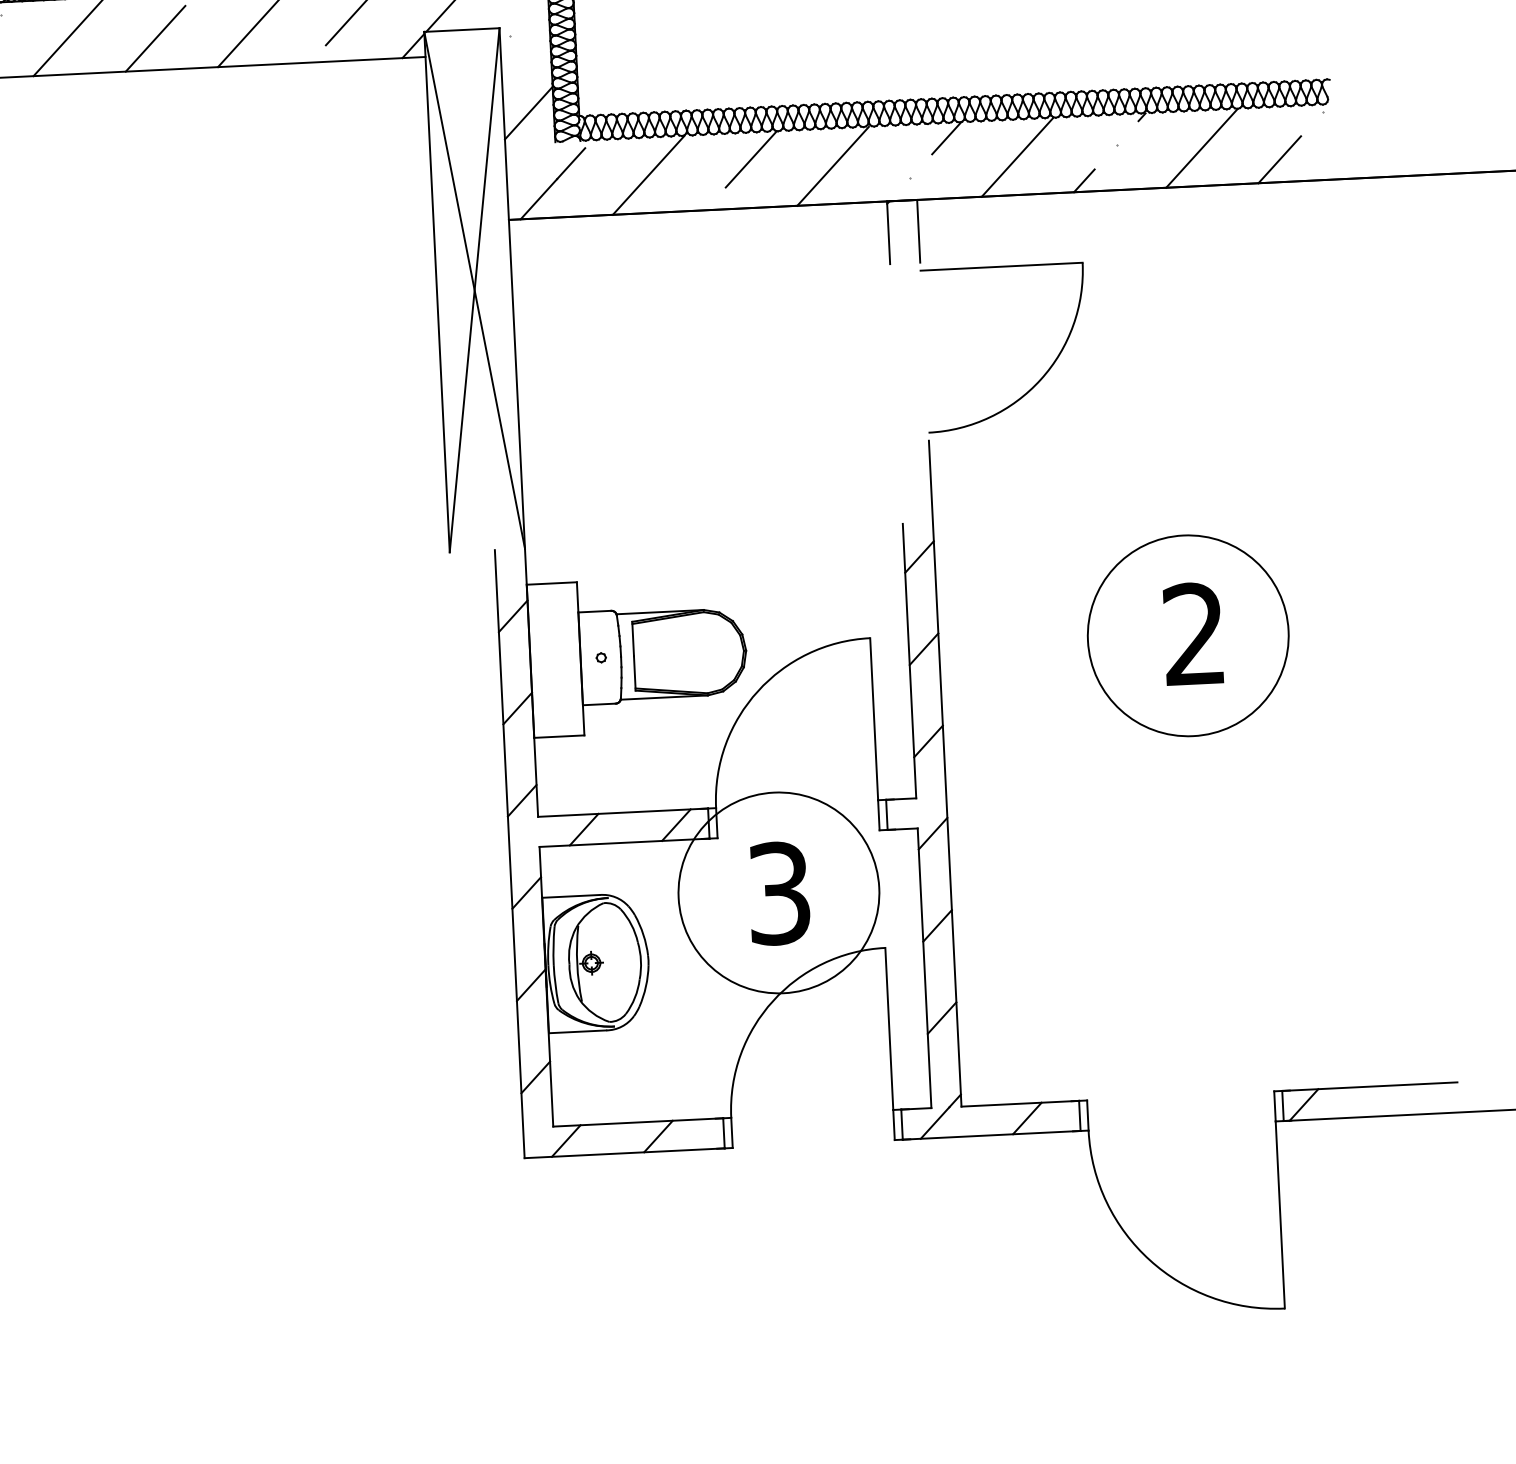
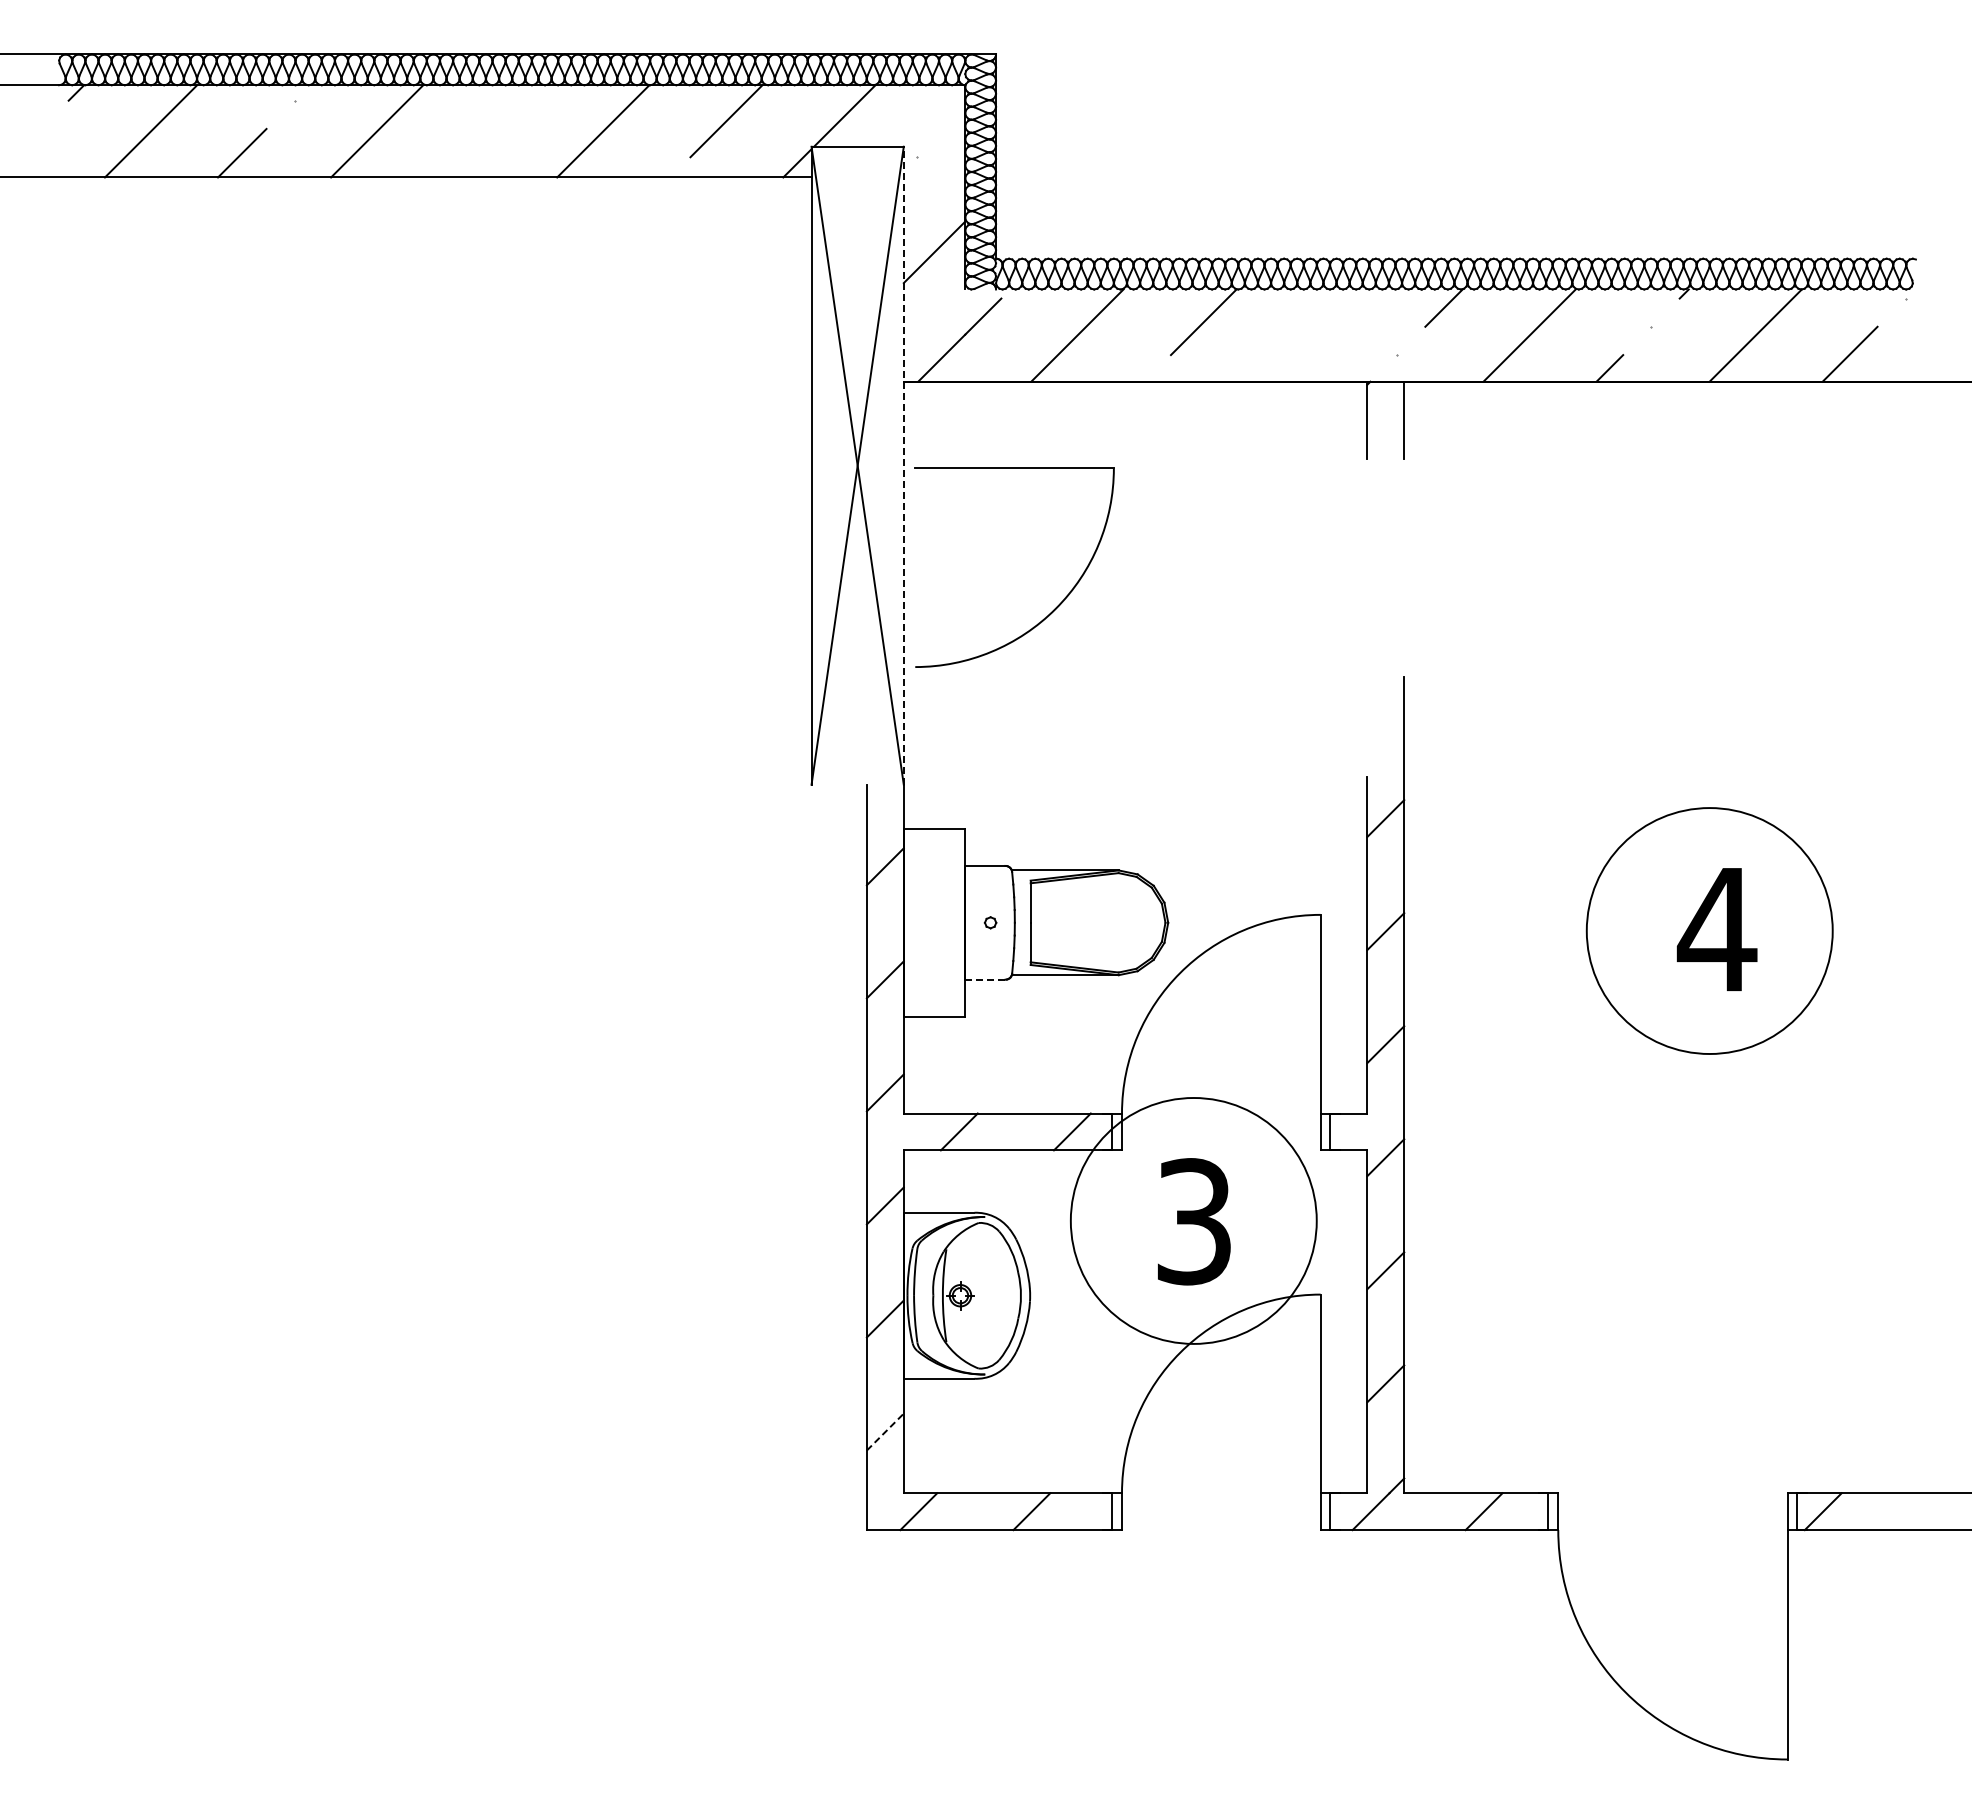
line: (155, 38) -> (482, 138), removed
line: (833, 166) -> (1303, 335), removed
line: (512, 288) -> (903, 465), solid -> dashed
part: (1040, 378) -> (1055, 607), moved
text: (1193, 633) -> (1716, 928), 2 -> 4
line: (599, 704) -> (985, 979), solid -> dashed
line: (535, 1076) -> (885, 1431), solid -> dashed

